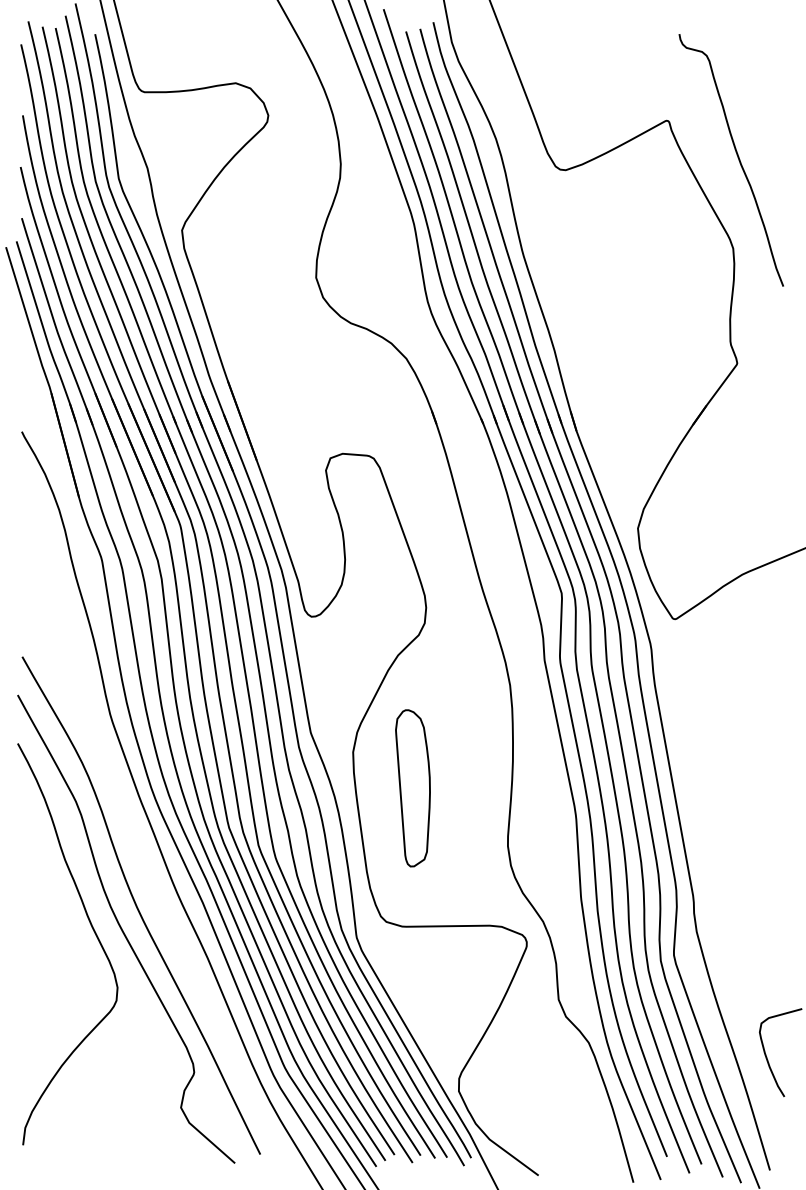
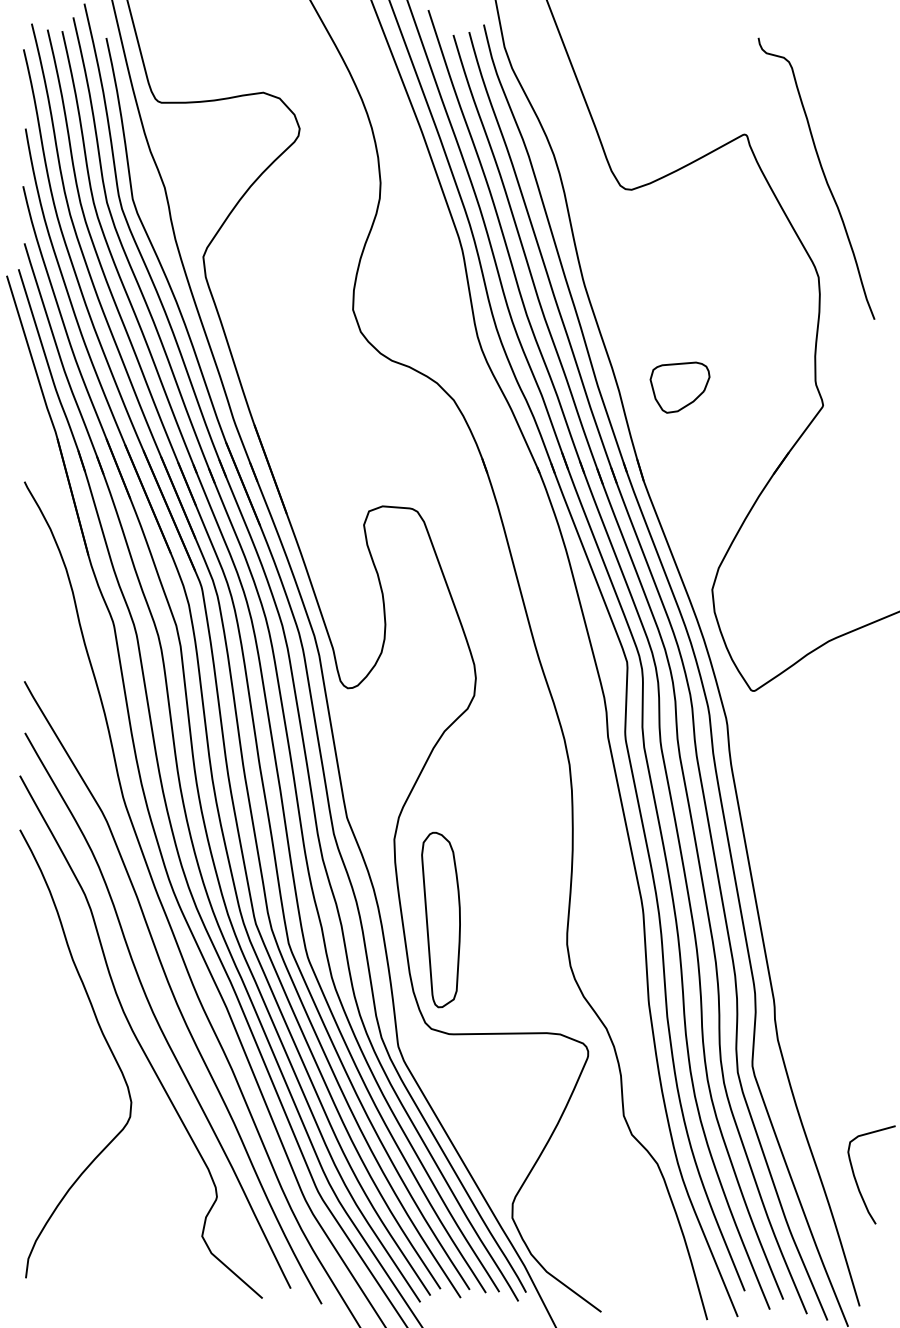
part: (608, 347) -> (679, 387), added
part: (412, 788) -> (440, 920), moved
curve: (154, 889) -> (172, 992), added

